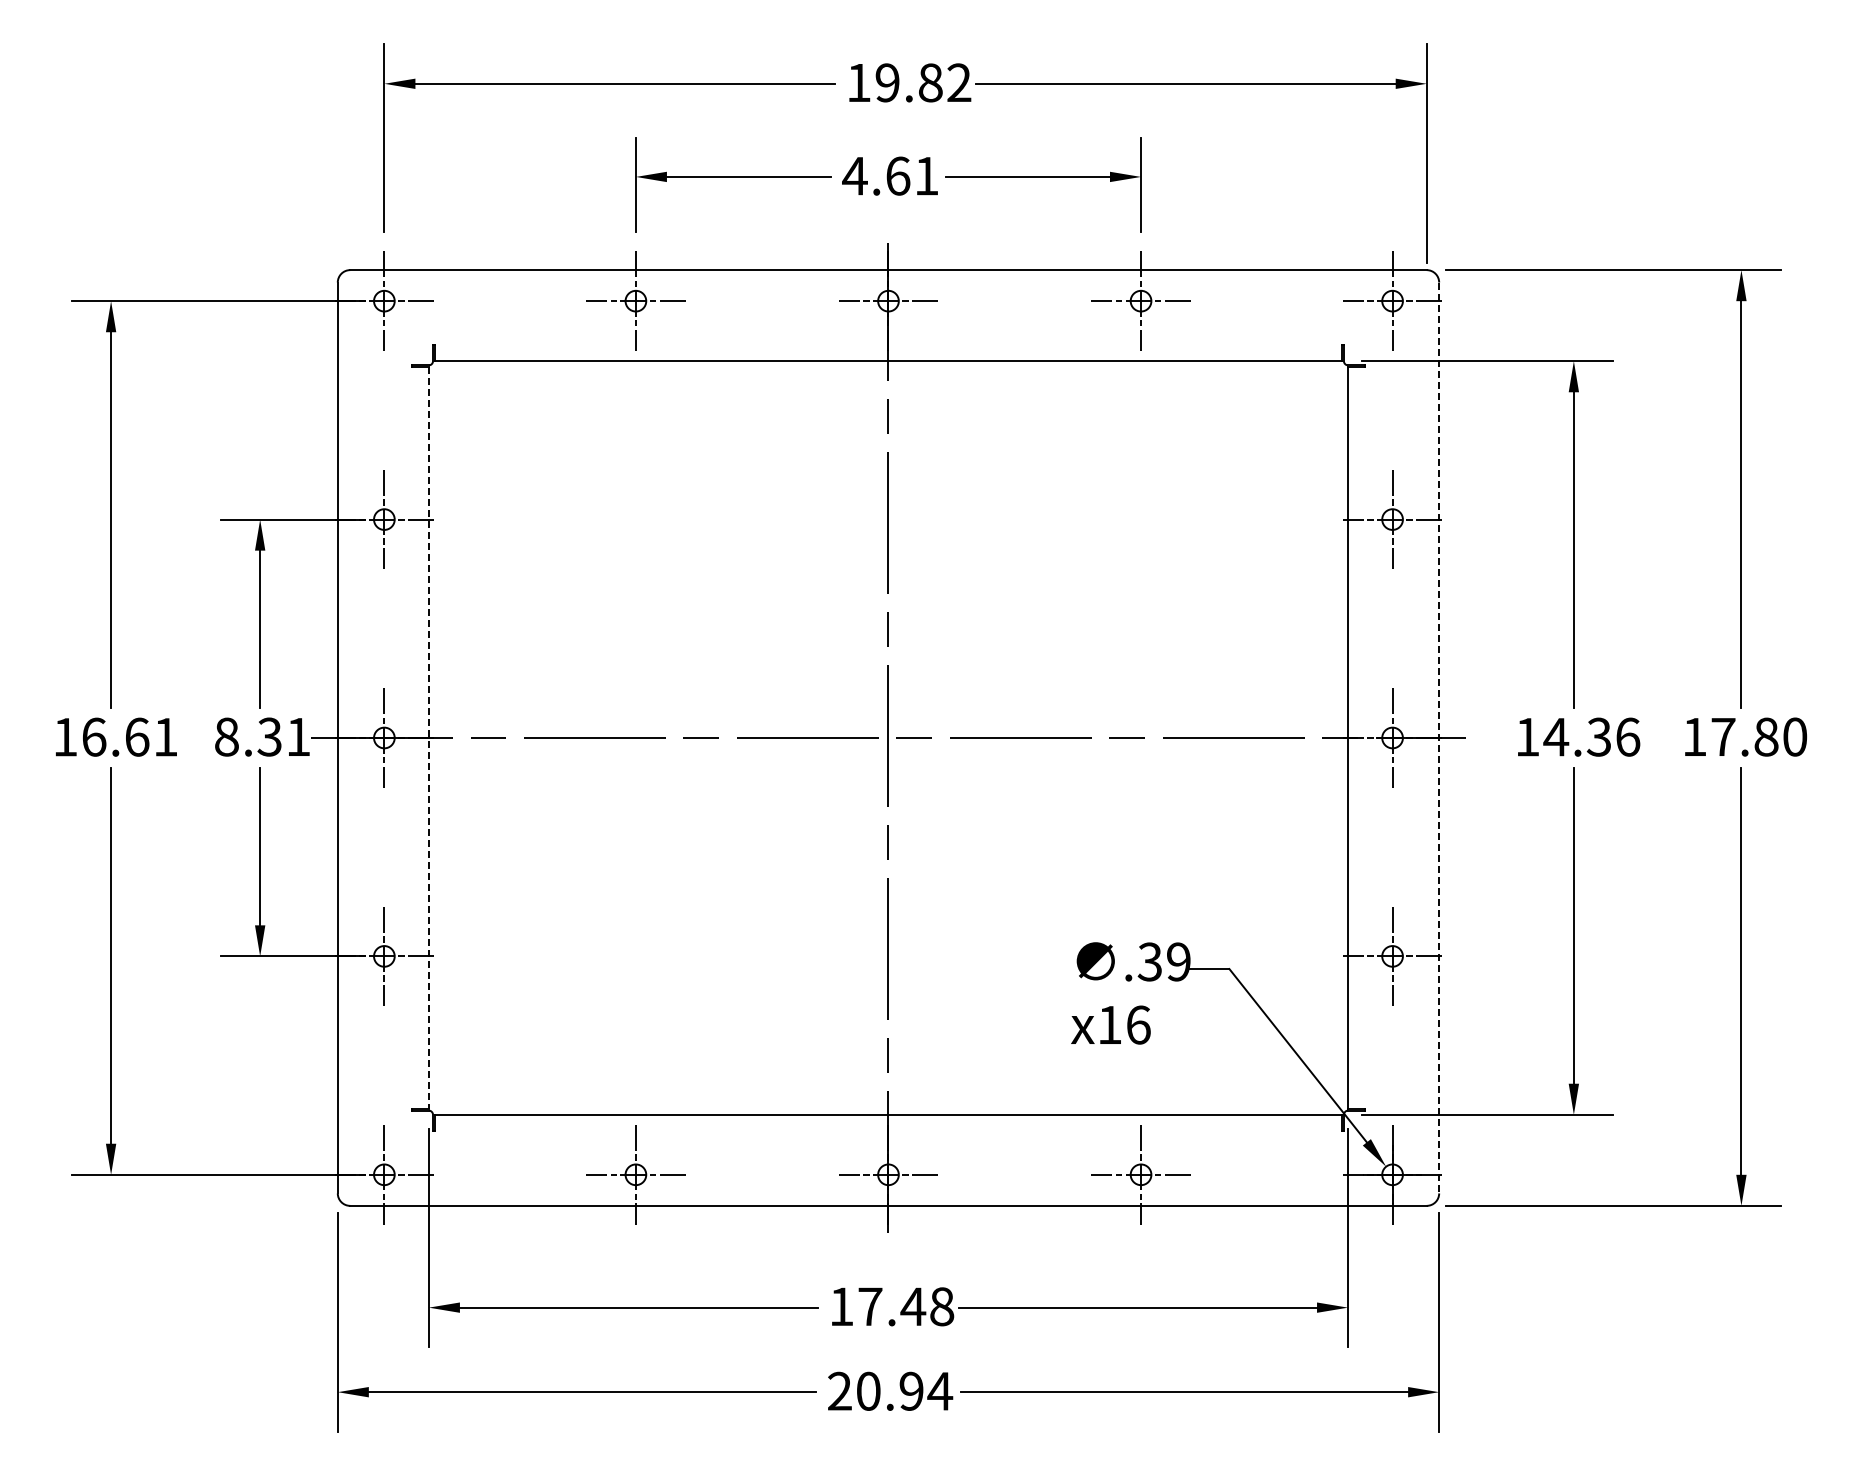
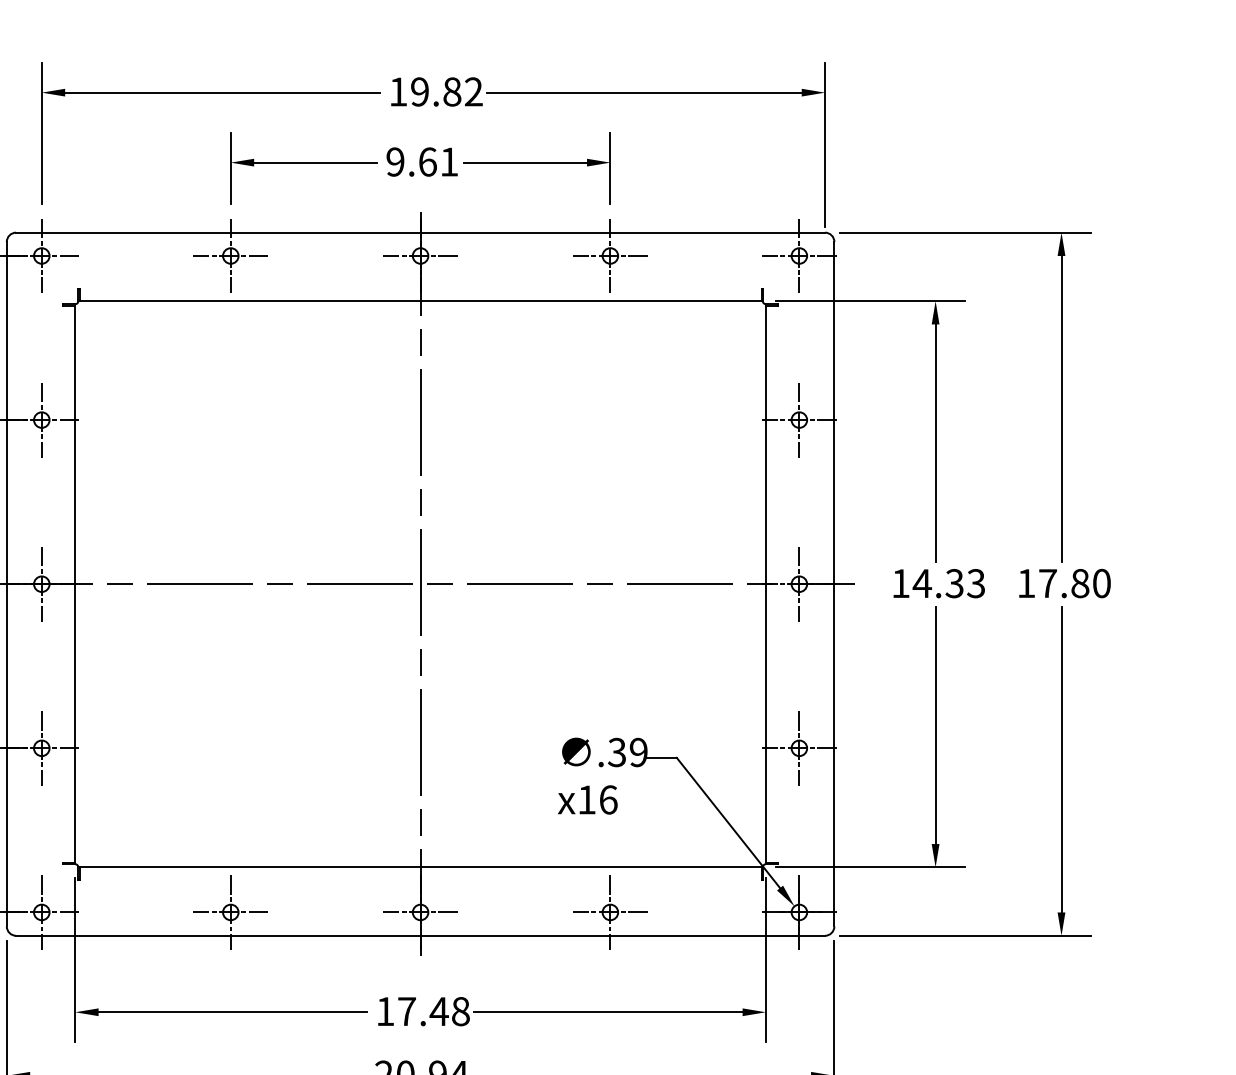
text: (854, 175) -> (395, 161), 4.61 -> 9.61
text: (1627, 736) -> (975, 583), 14.36 -> 14.33
line: (428, 738) -> (74, 584), dashed -> solid
line: (1439, 738) -> (834, 584), dashed -> solid

